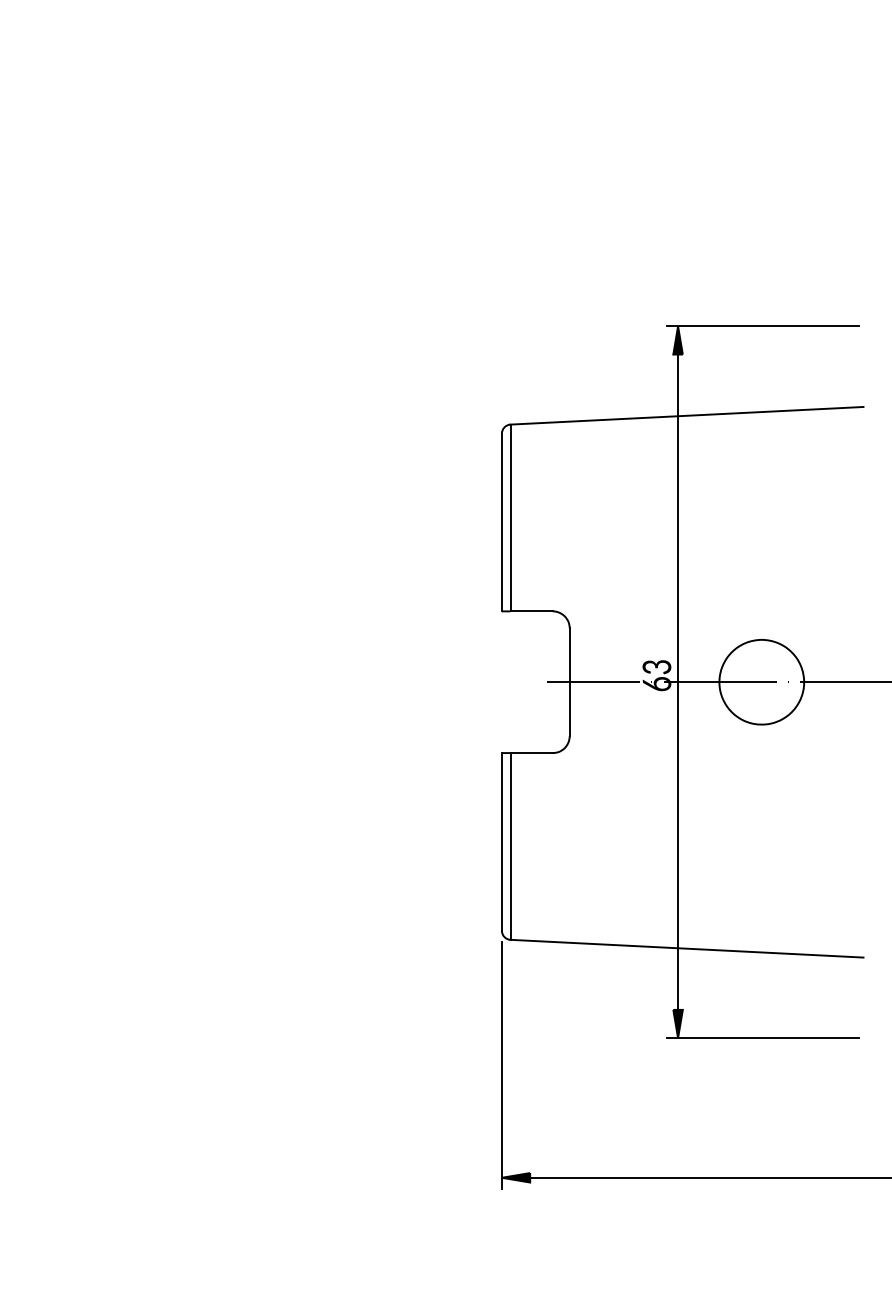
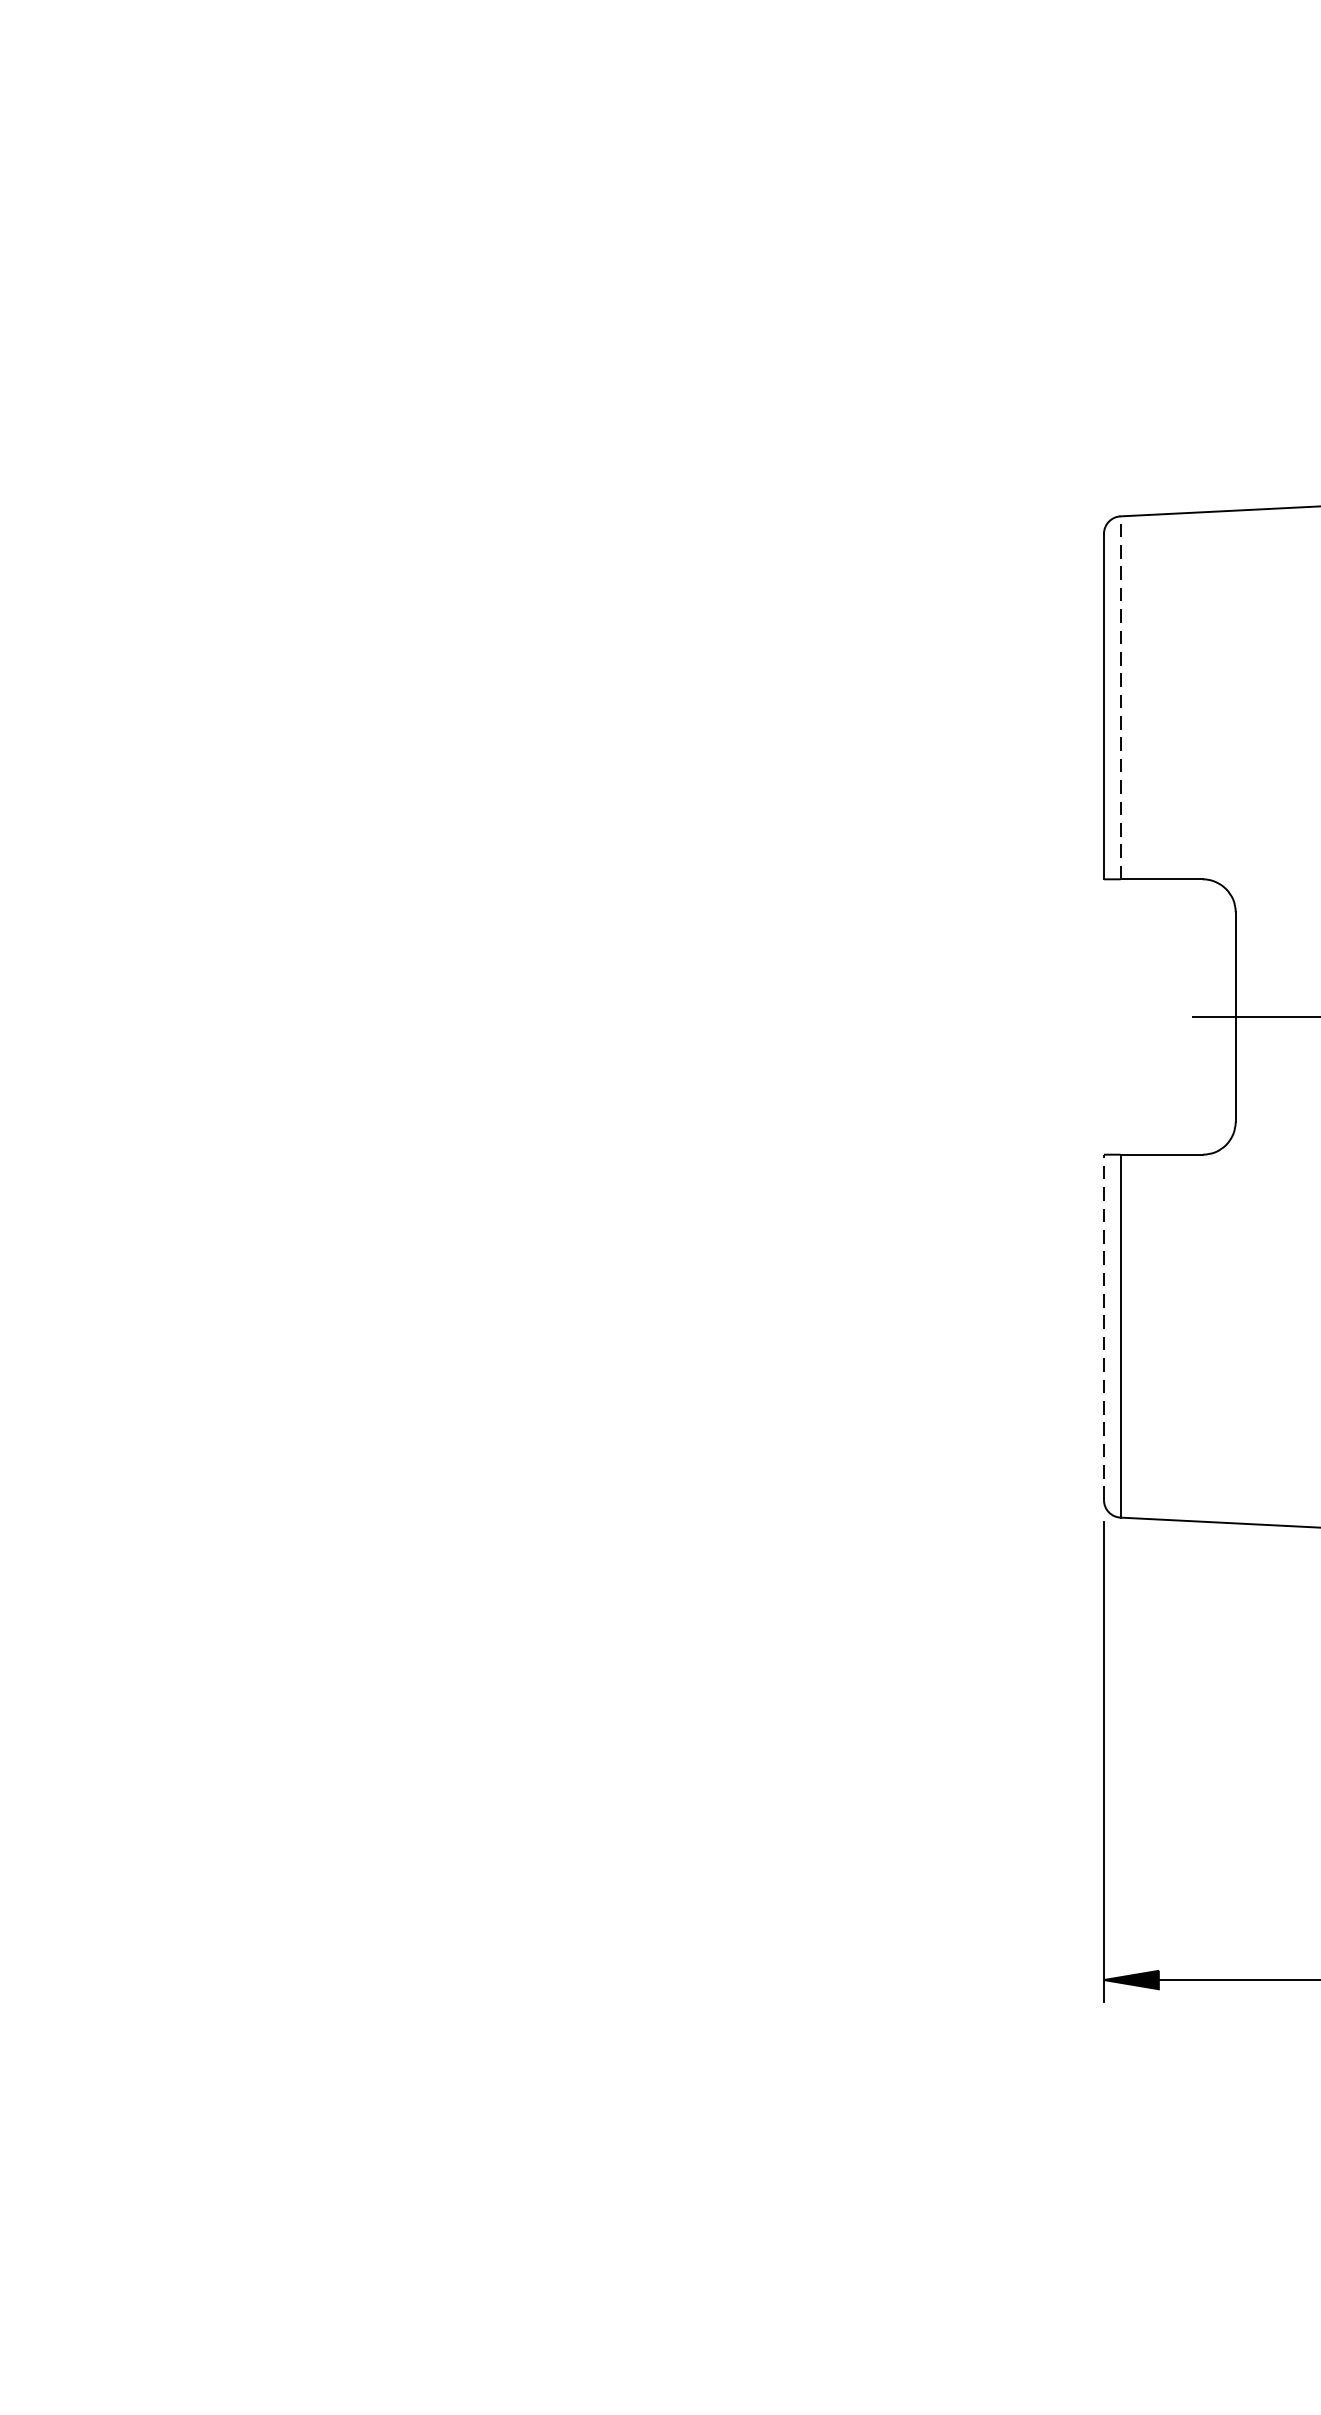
line: (510, 517) -> (1120, 696), solid -> dashed
line: (501, 841) -> (1103, 1326), solid -> dashed

